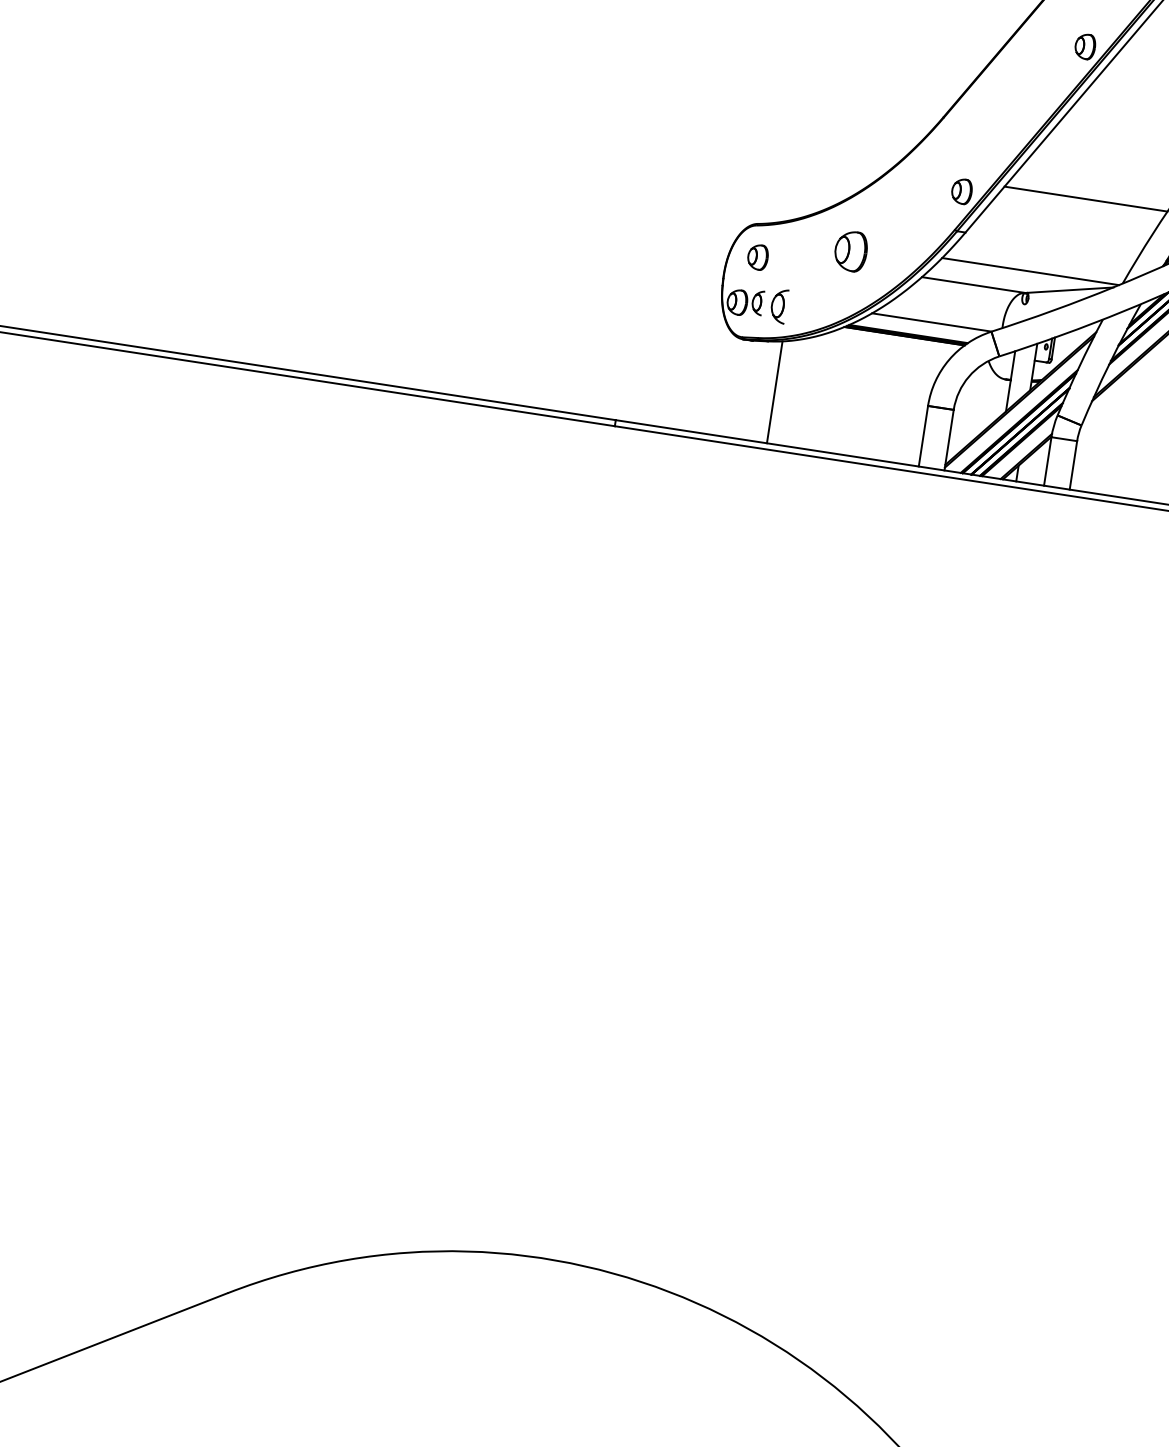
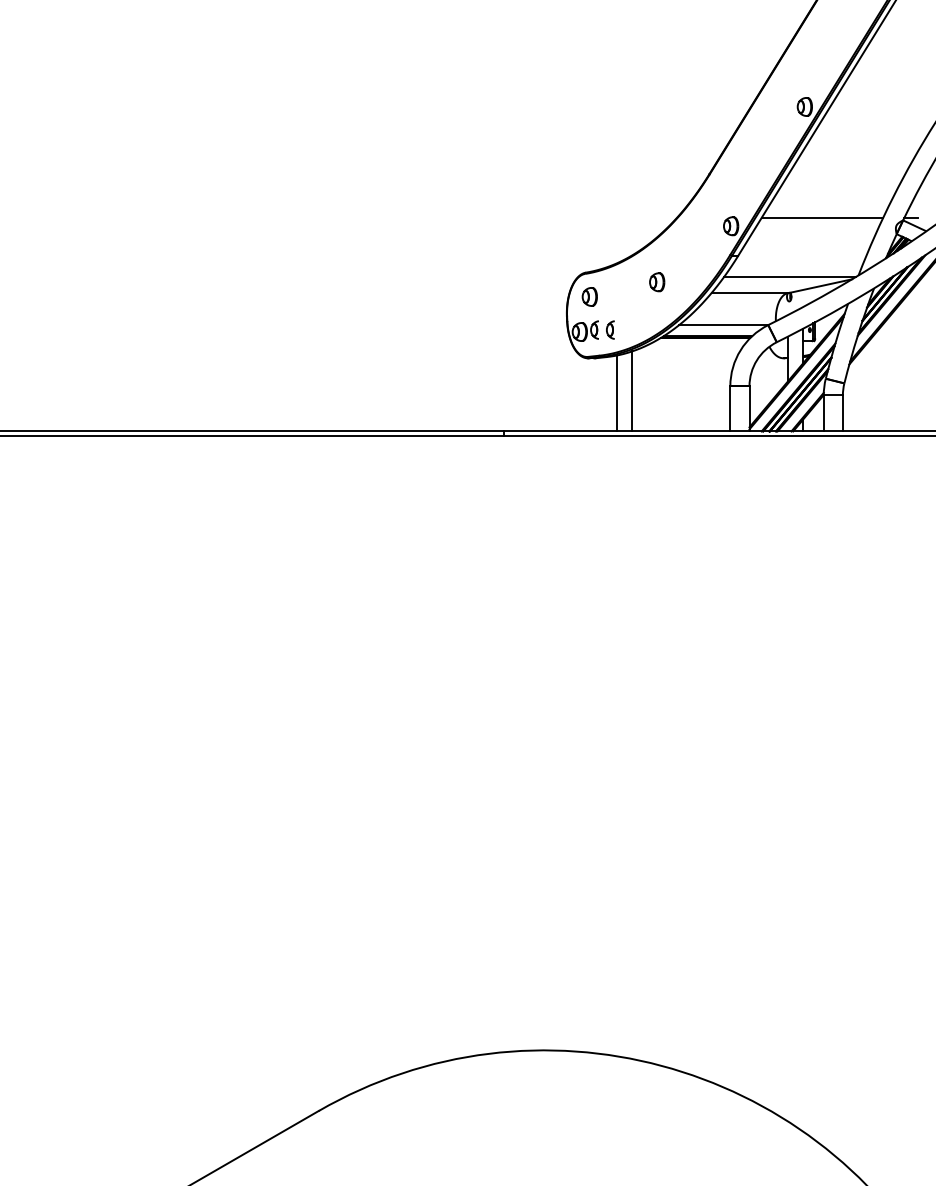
part: (851, 251) -> (657, 282), size x0.62
part: (779, 305) -> (610, 329), size x0.71
line: (795, 392) -> (632, 391), added

